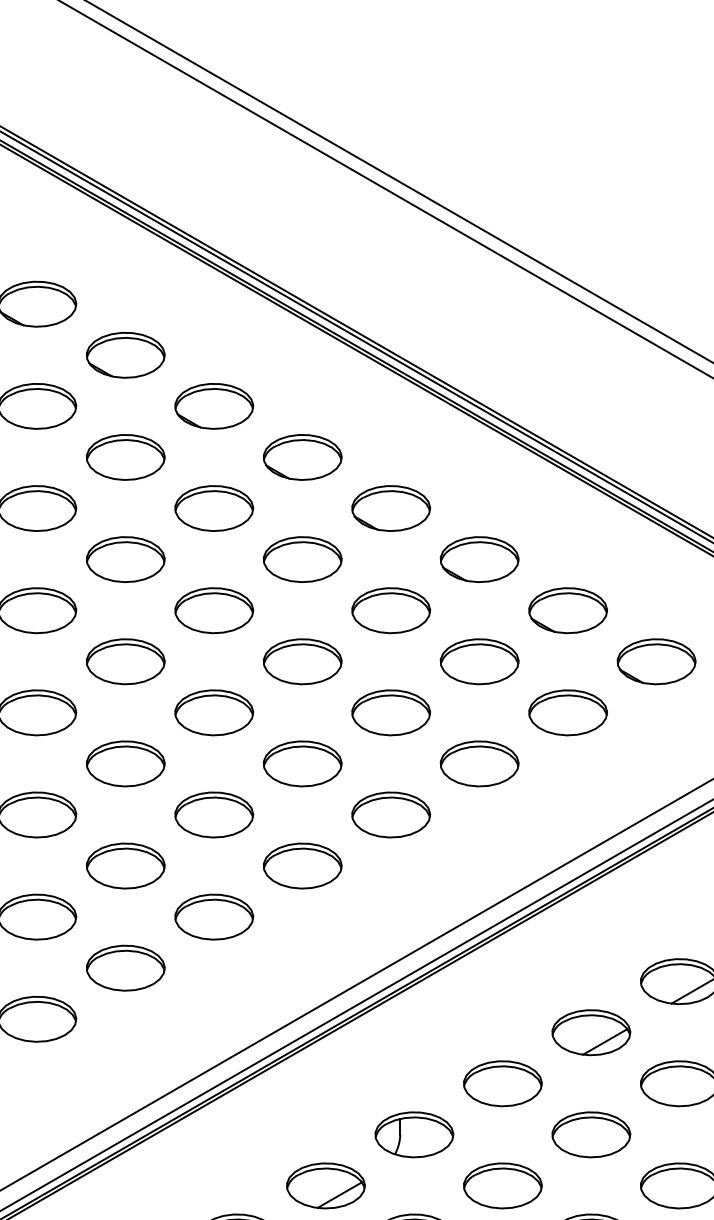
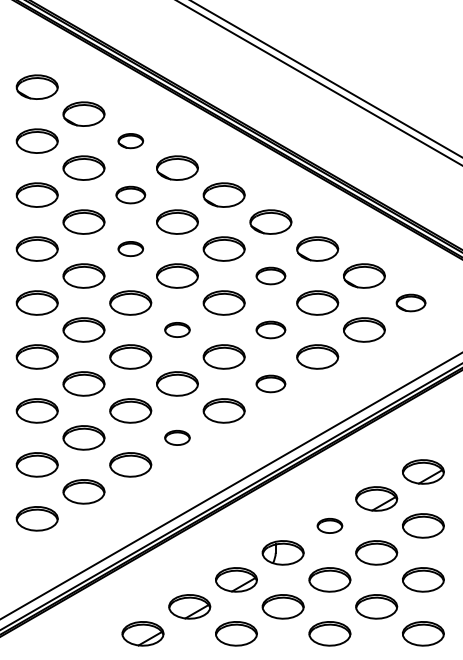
part: (125, 354) -> (130, 140), size x0.6
part: (125, 456) -> (130, 194), size x0.7
part: (125, 558) -> (130, 248), size x0.6
part: (390, 609) -> (270, 275), size x0.7
part: (655, 660) -> (410, 302), size x0.7
part: (214, 711) -> (177, 329), size x0.6
part: (390, 711) -> (270, 329), size x0.7
part: (390, 814) -> (270, 383), size x0.7
part: (214, 916) -> (177, 437), size x0.6
part: (502, 1082) -> (329, 525), size x0.6

